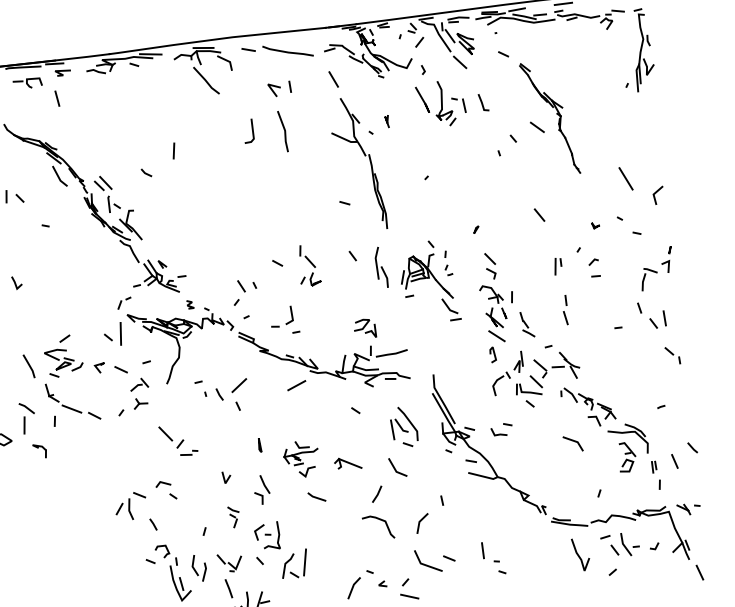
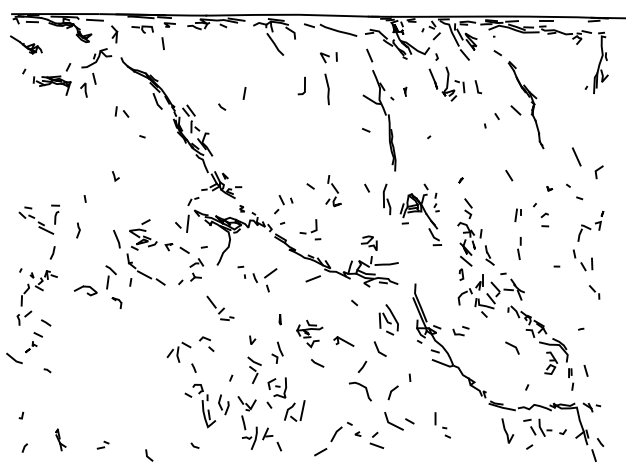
line: (345, 203) -> (366, 130), moved
line: (692, 447) -> (600, 442), moved
part: (234, 516) -> (254, 369), size x1.67

